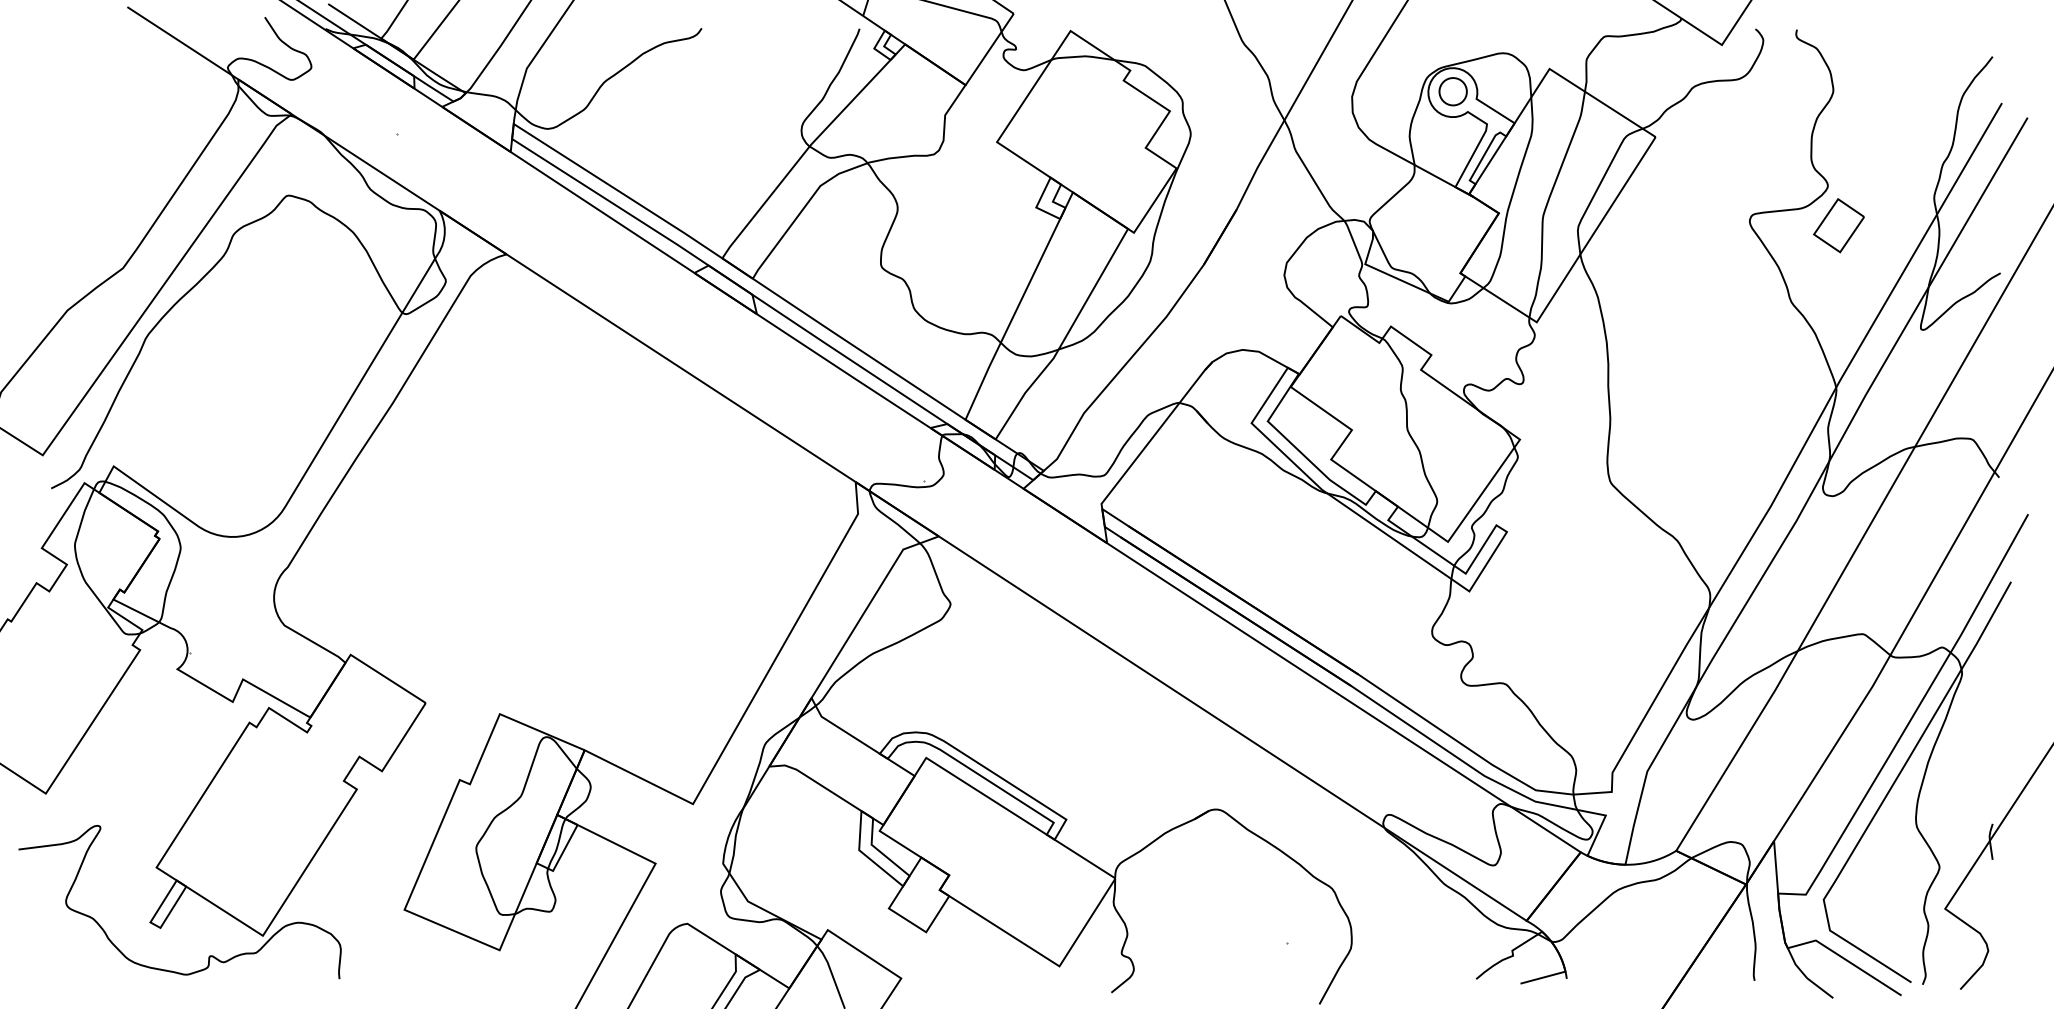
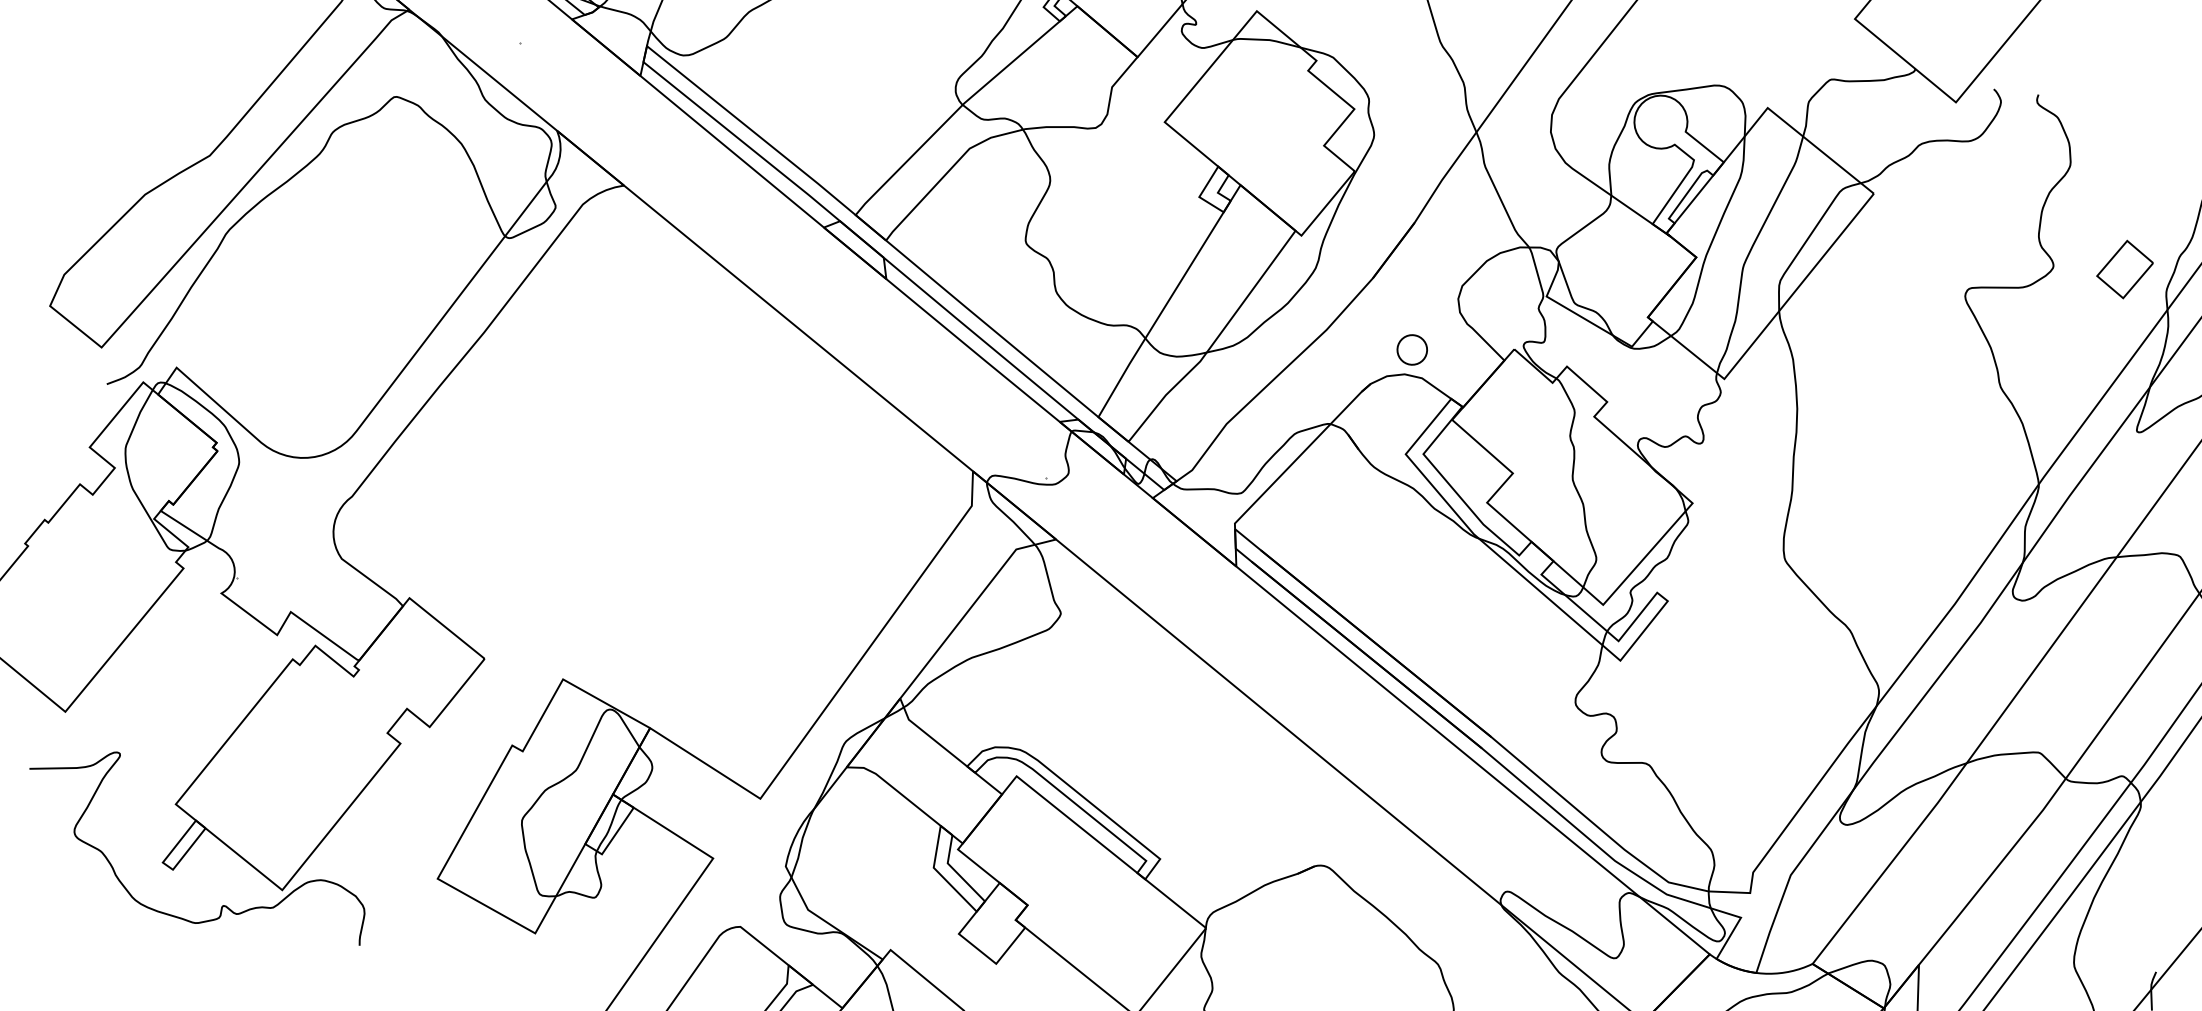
part: (1452, 91) -> (1411, 349), moved
part: (1838, 225) -> (2124, 269), moved

